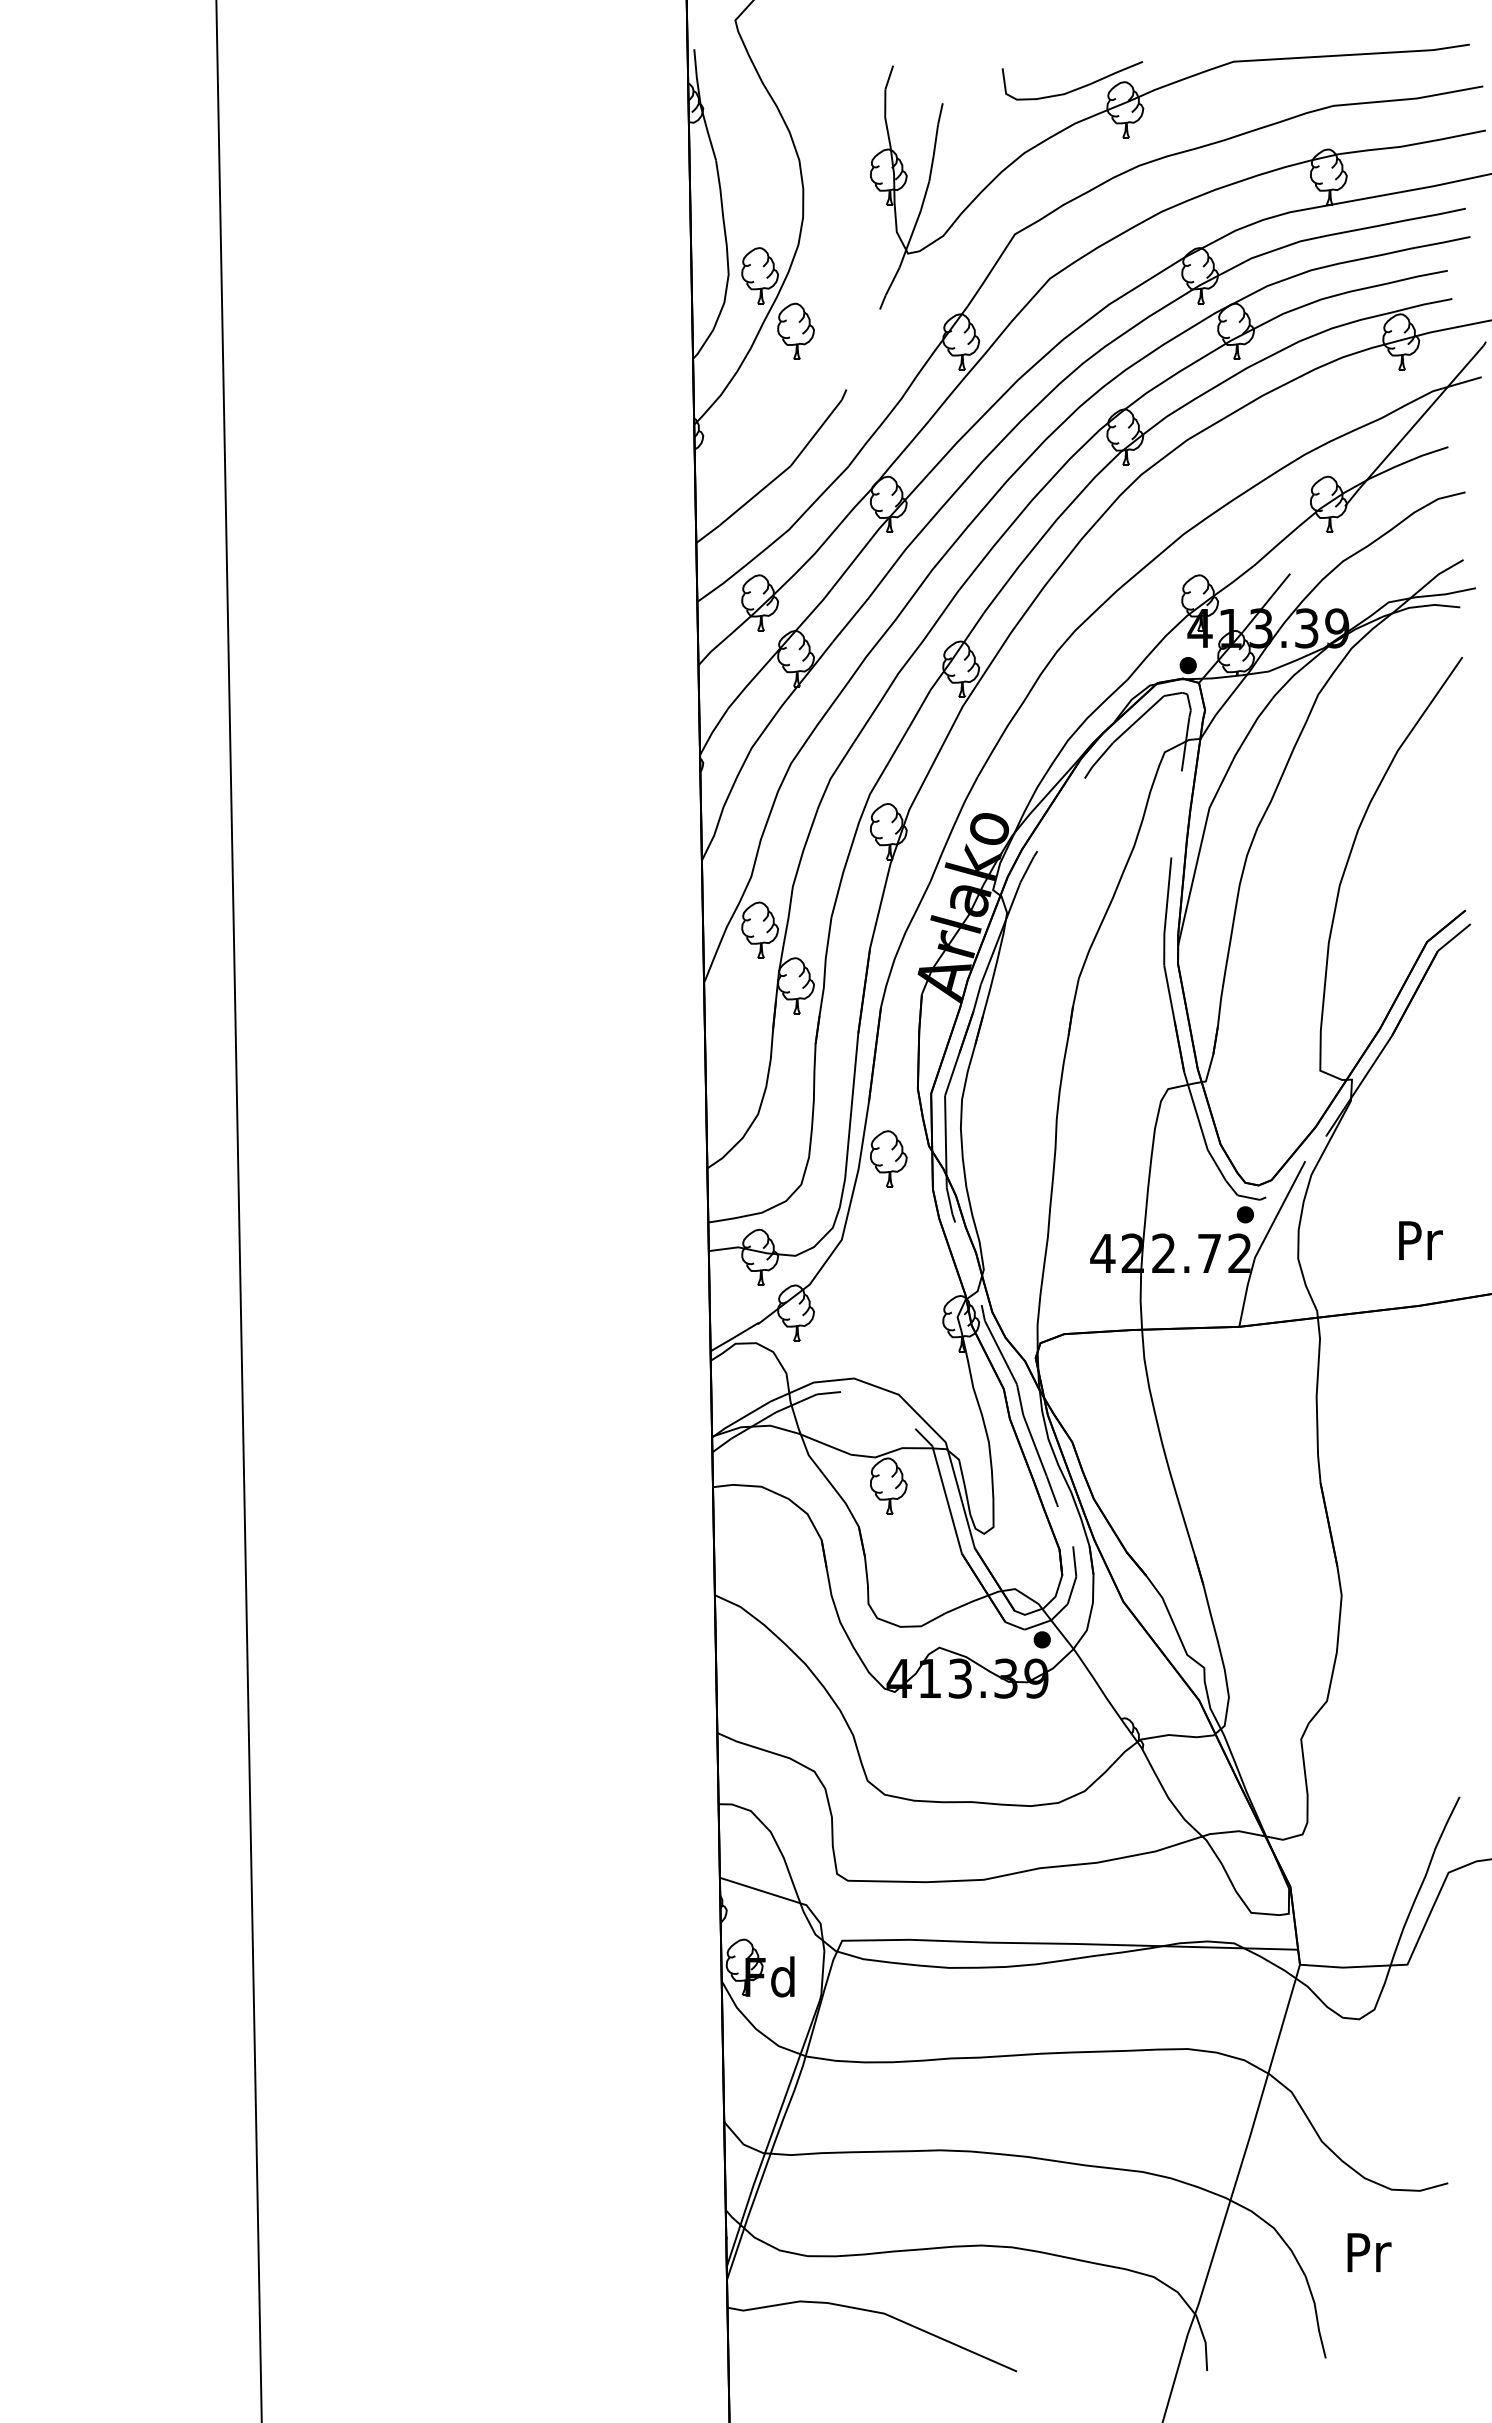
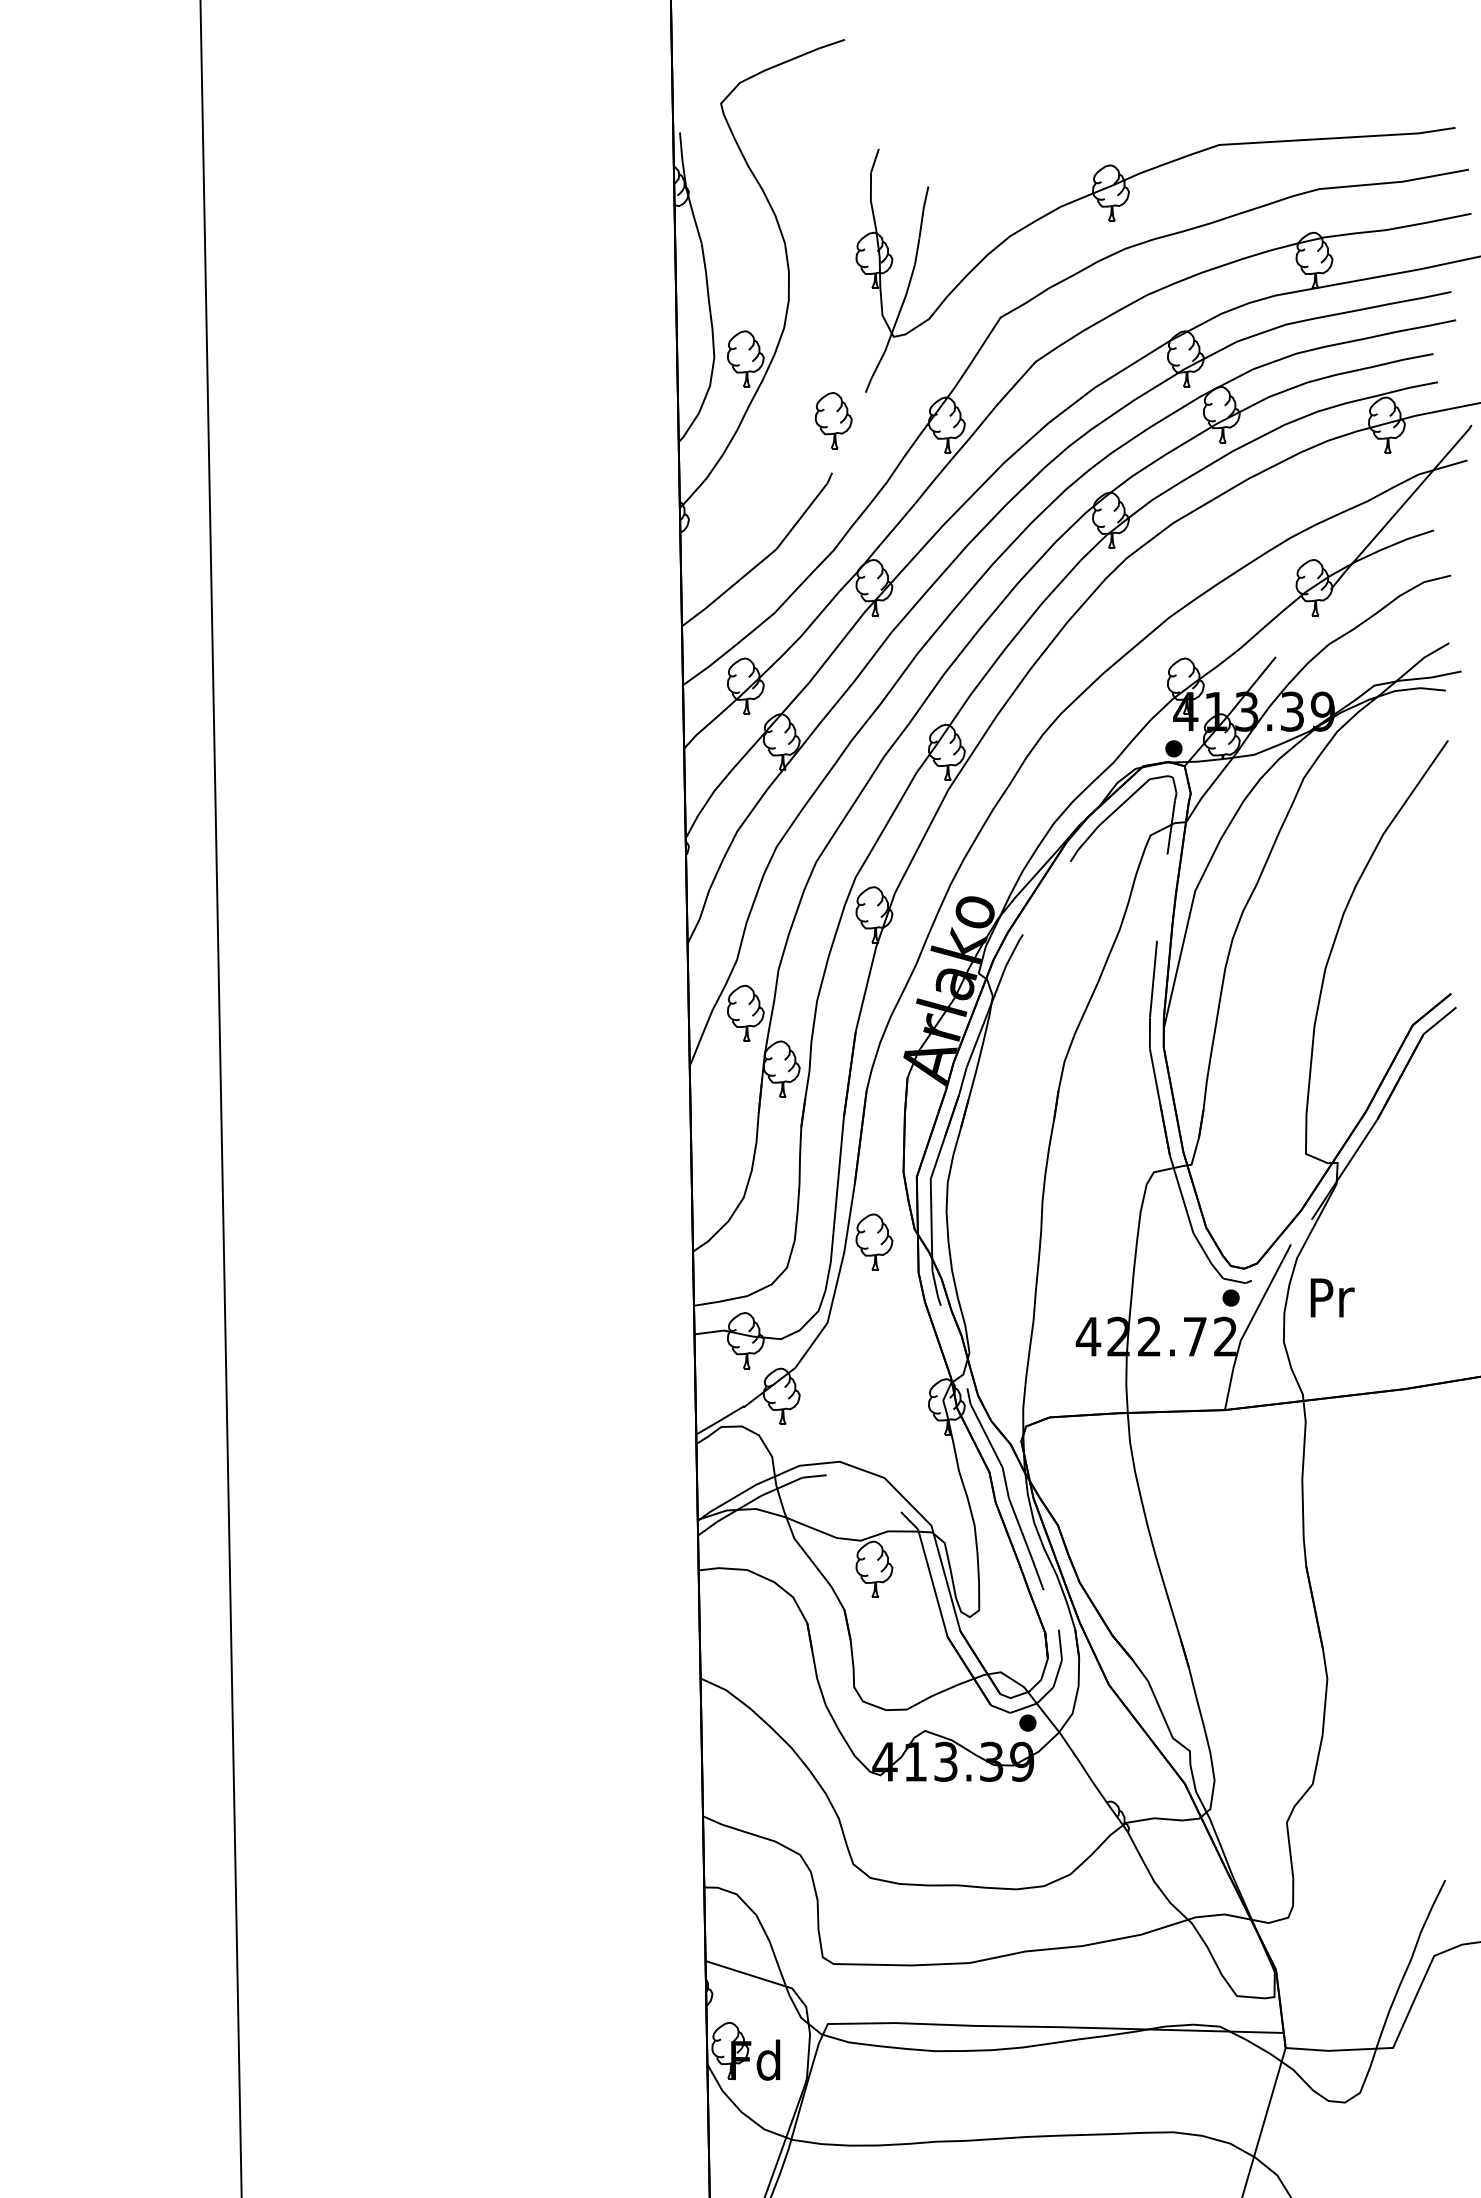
curve: (1075, 88) -> (1061, 171), removed
part: (795, 330) -> (833, 419), moved
text: (1420, 1240) -> (1332, 1297), moved

